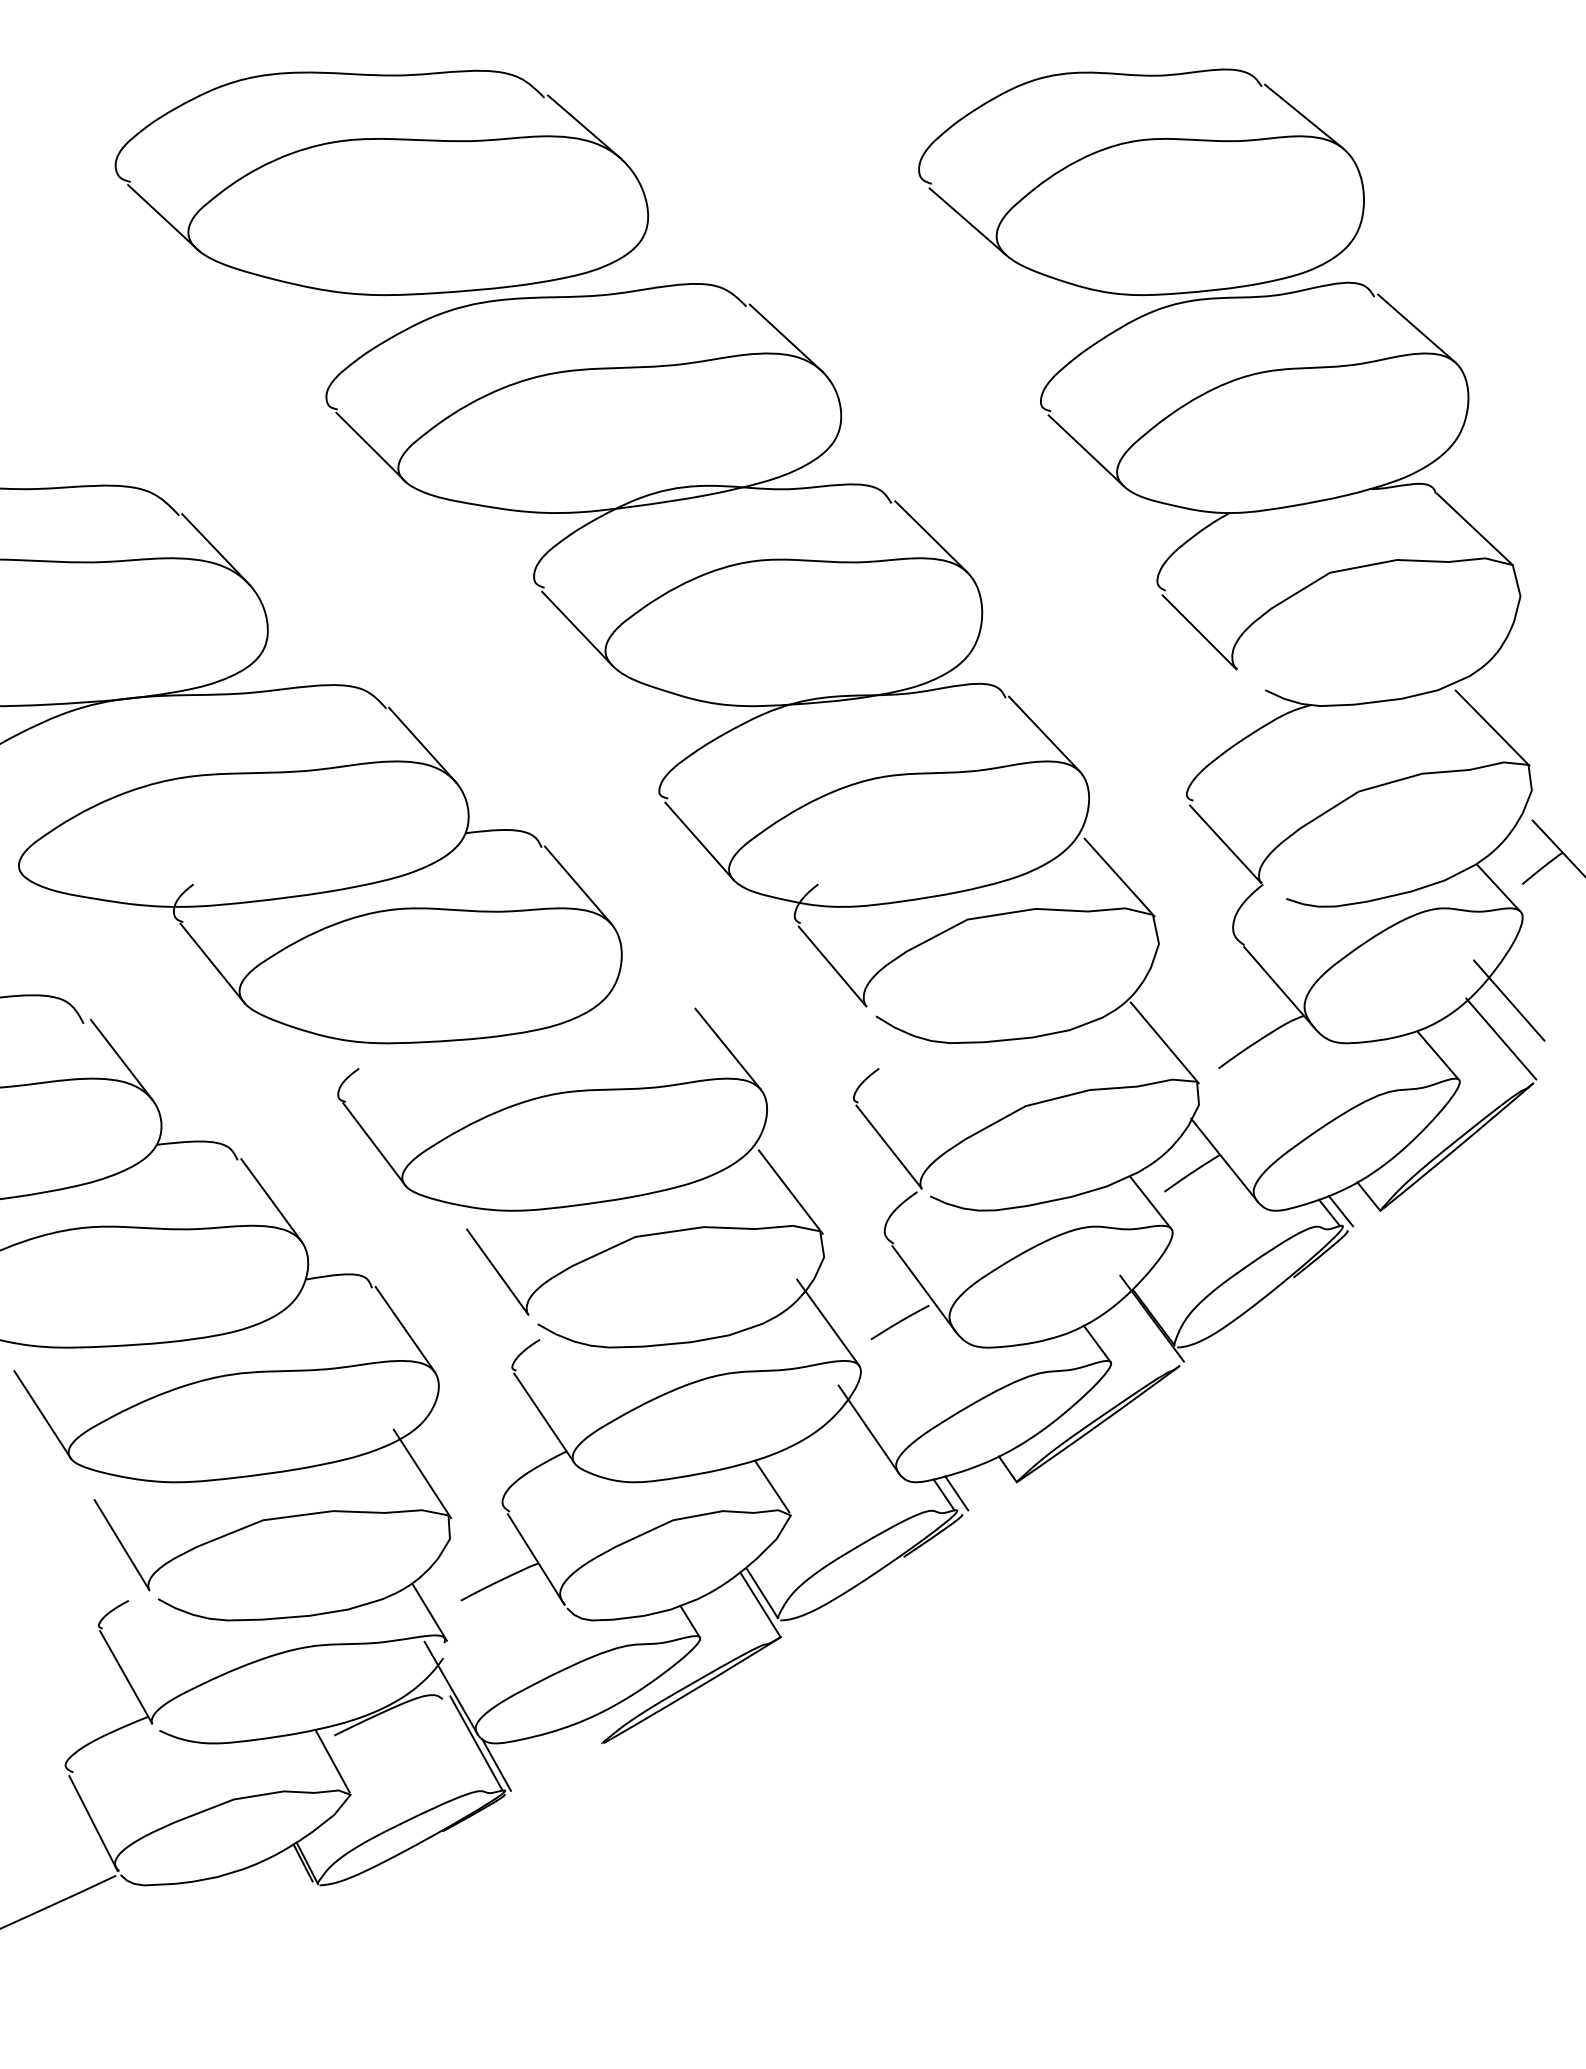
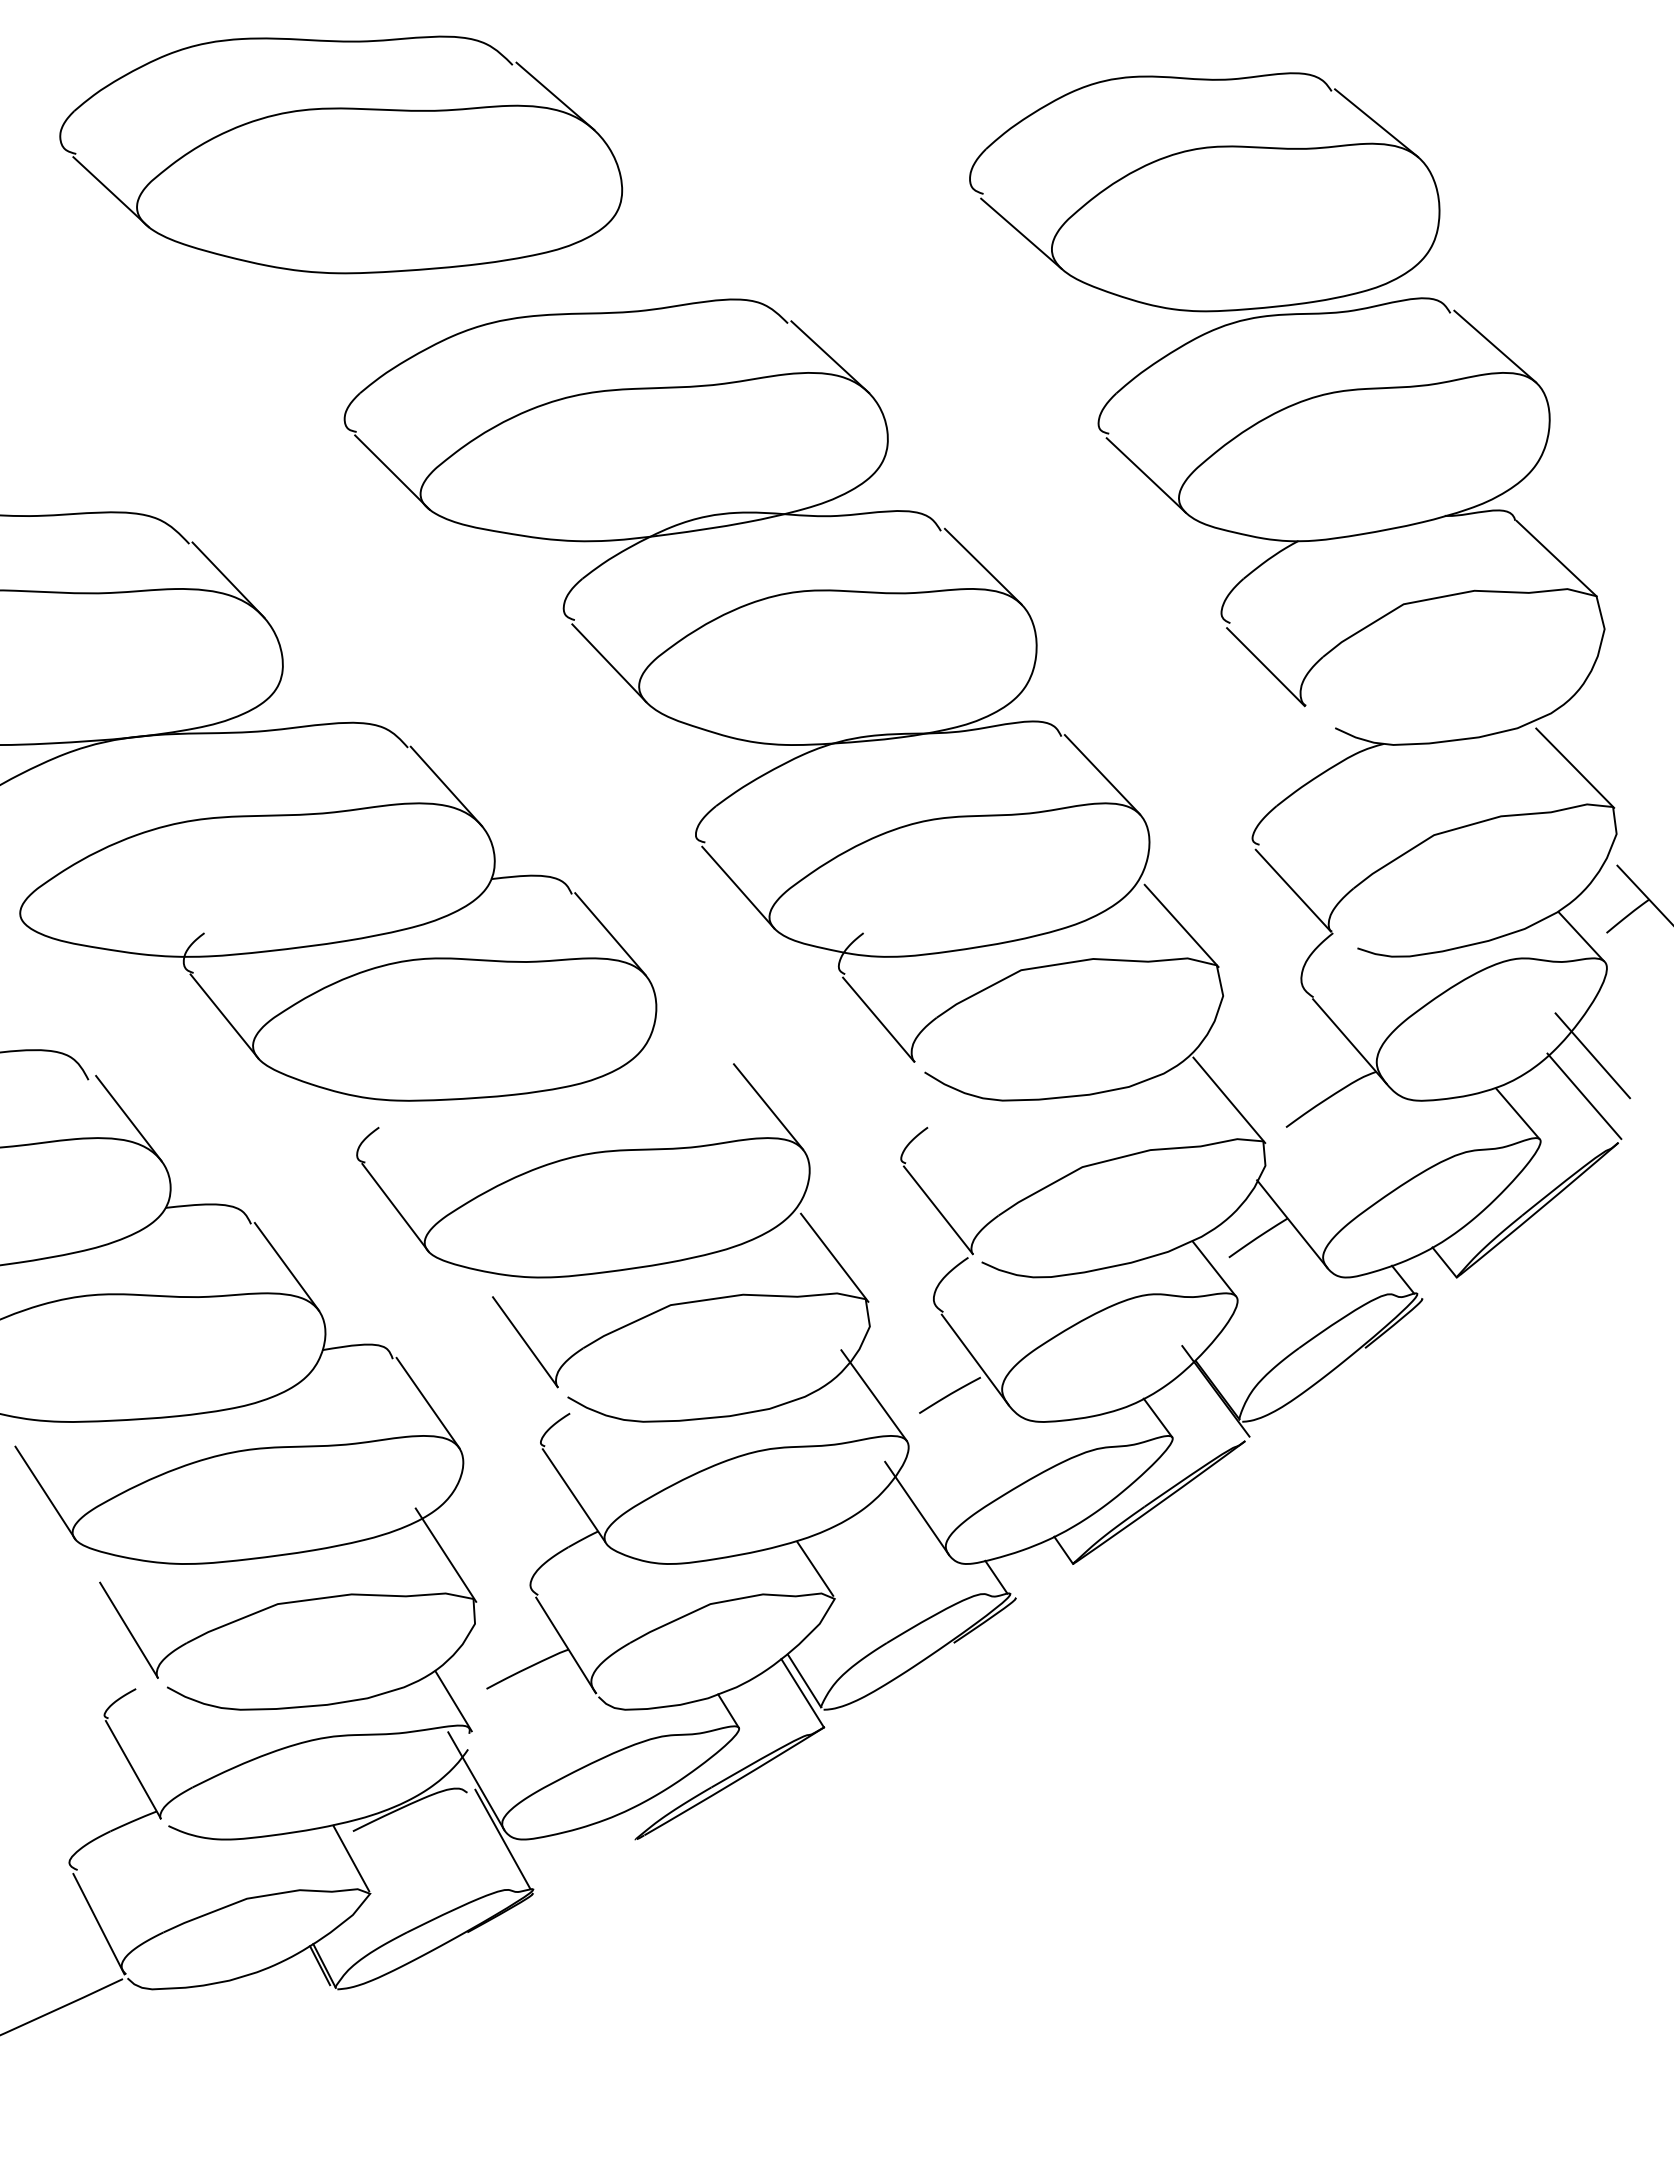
part: (382, 182) -> (341, 154), moved
line: (1340, 1210) -> (1414, 1277), removed
line: (956, 1493) -> (1009, 1575), removed
line: (495, 1764) -> (523, 1861), removed

